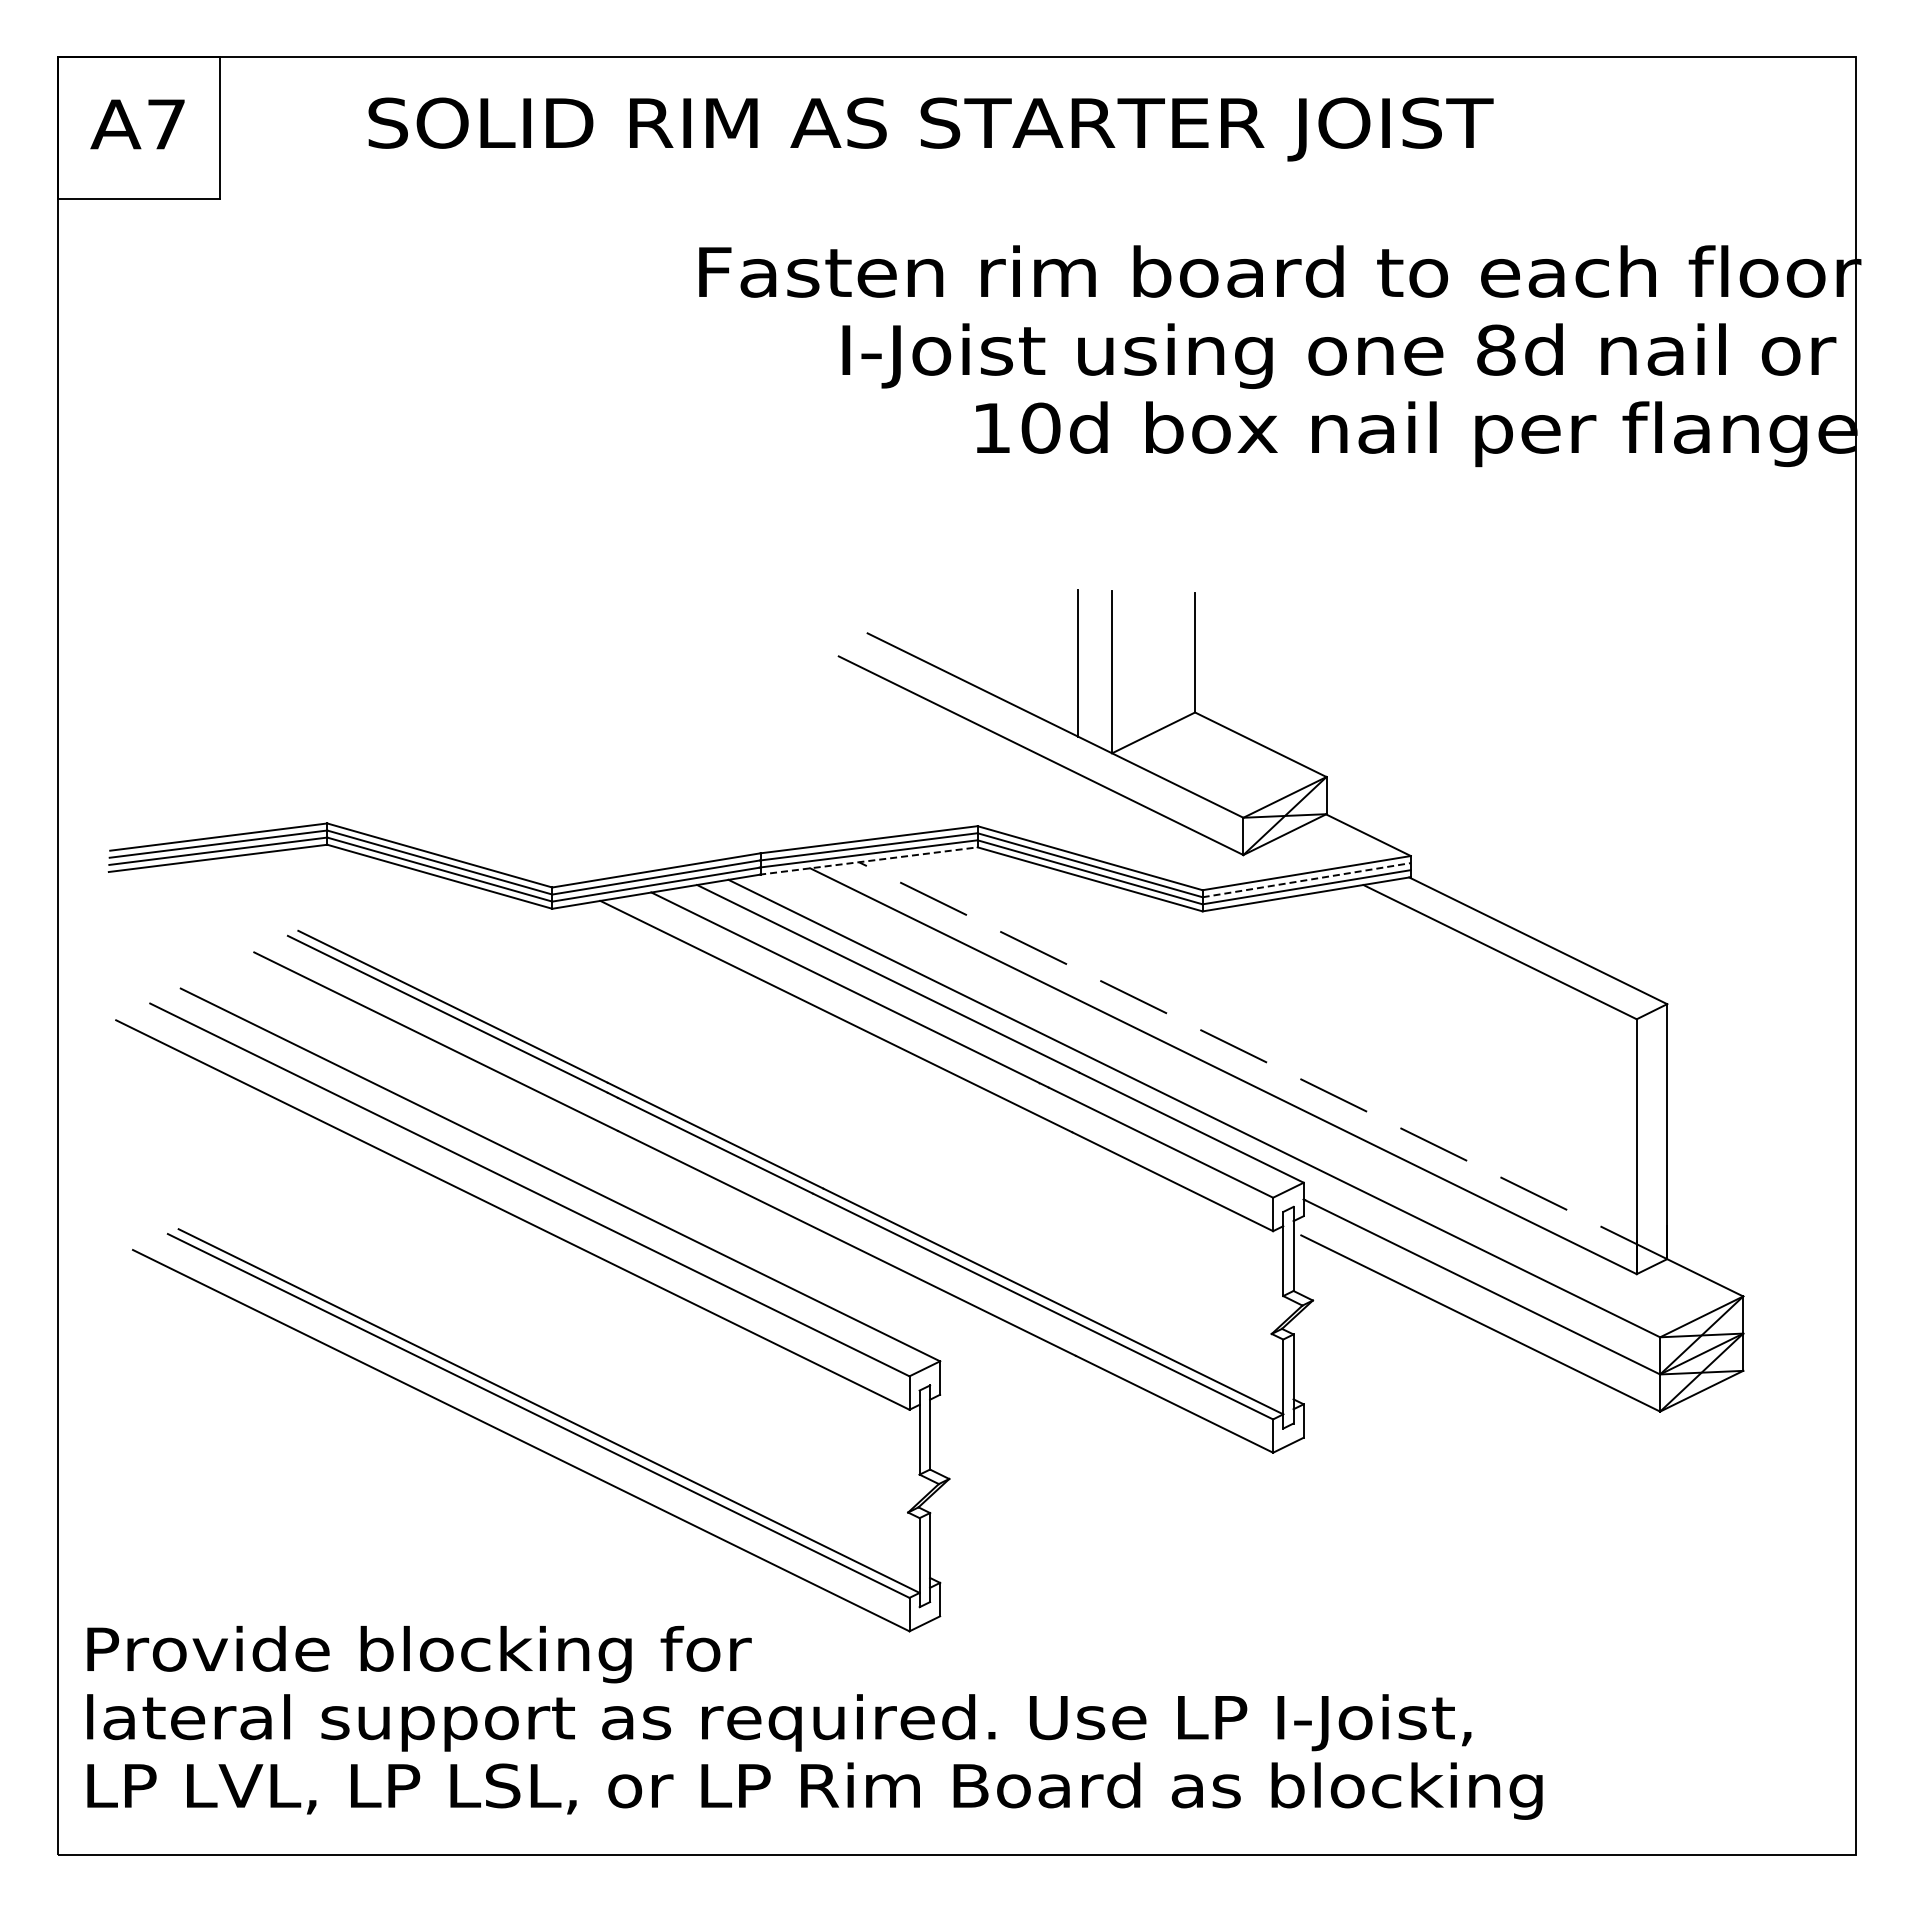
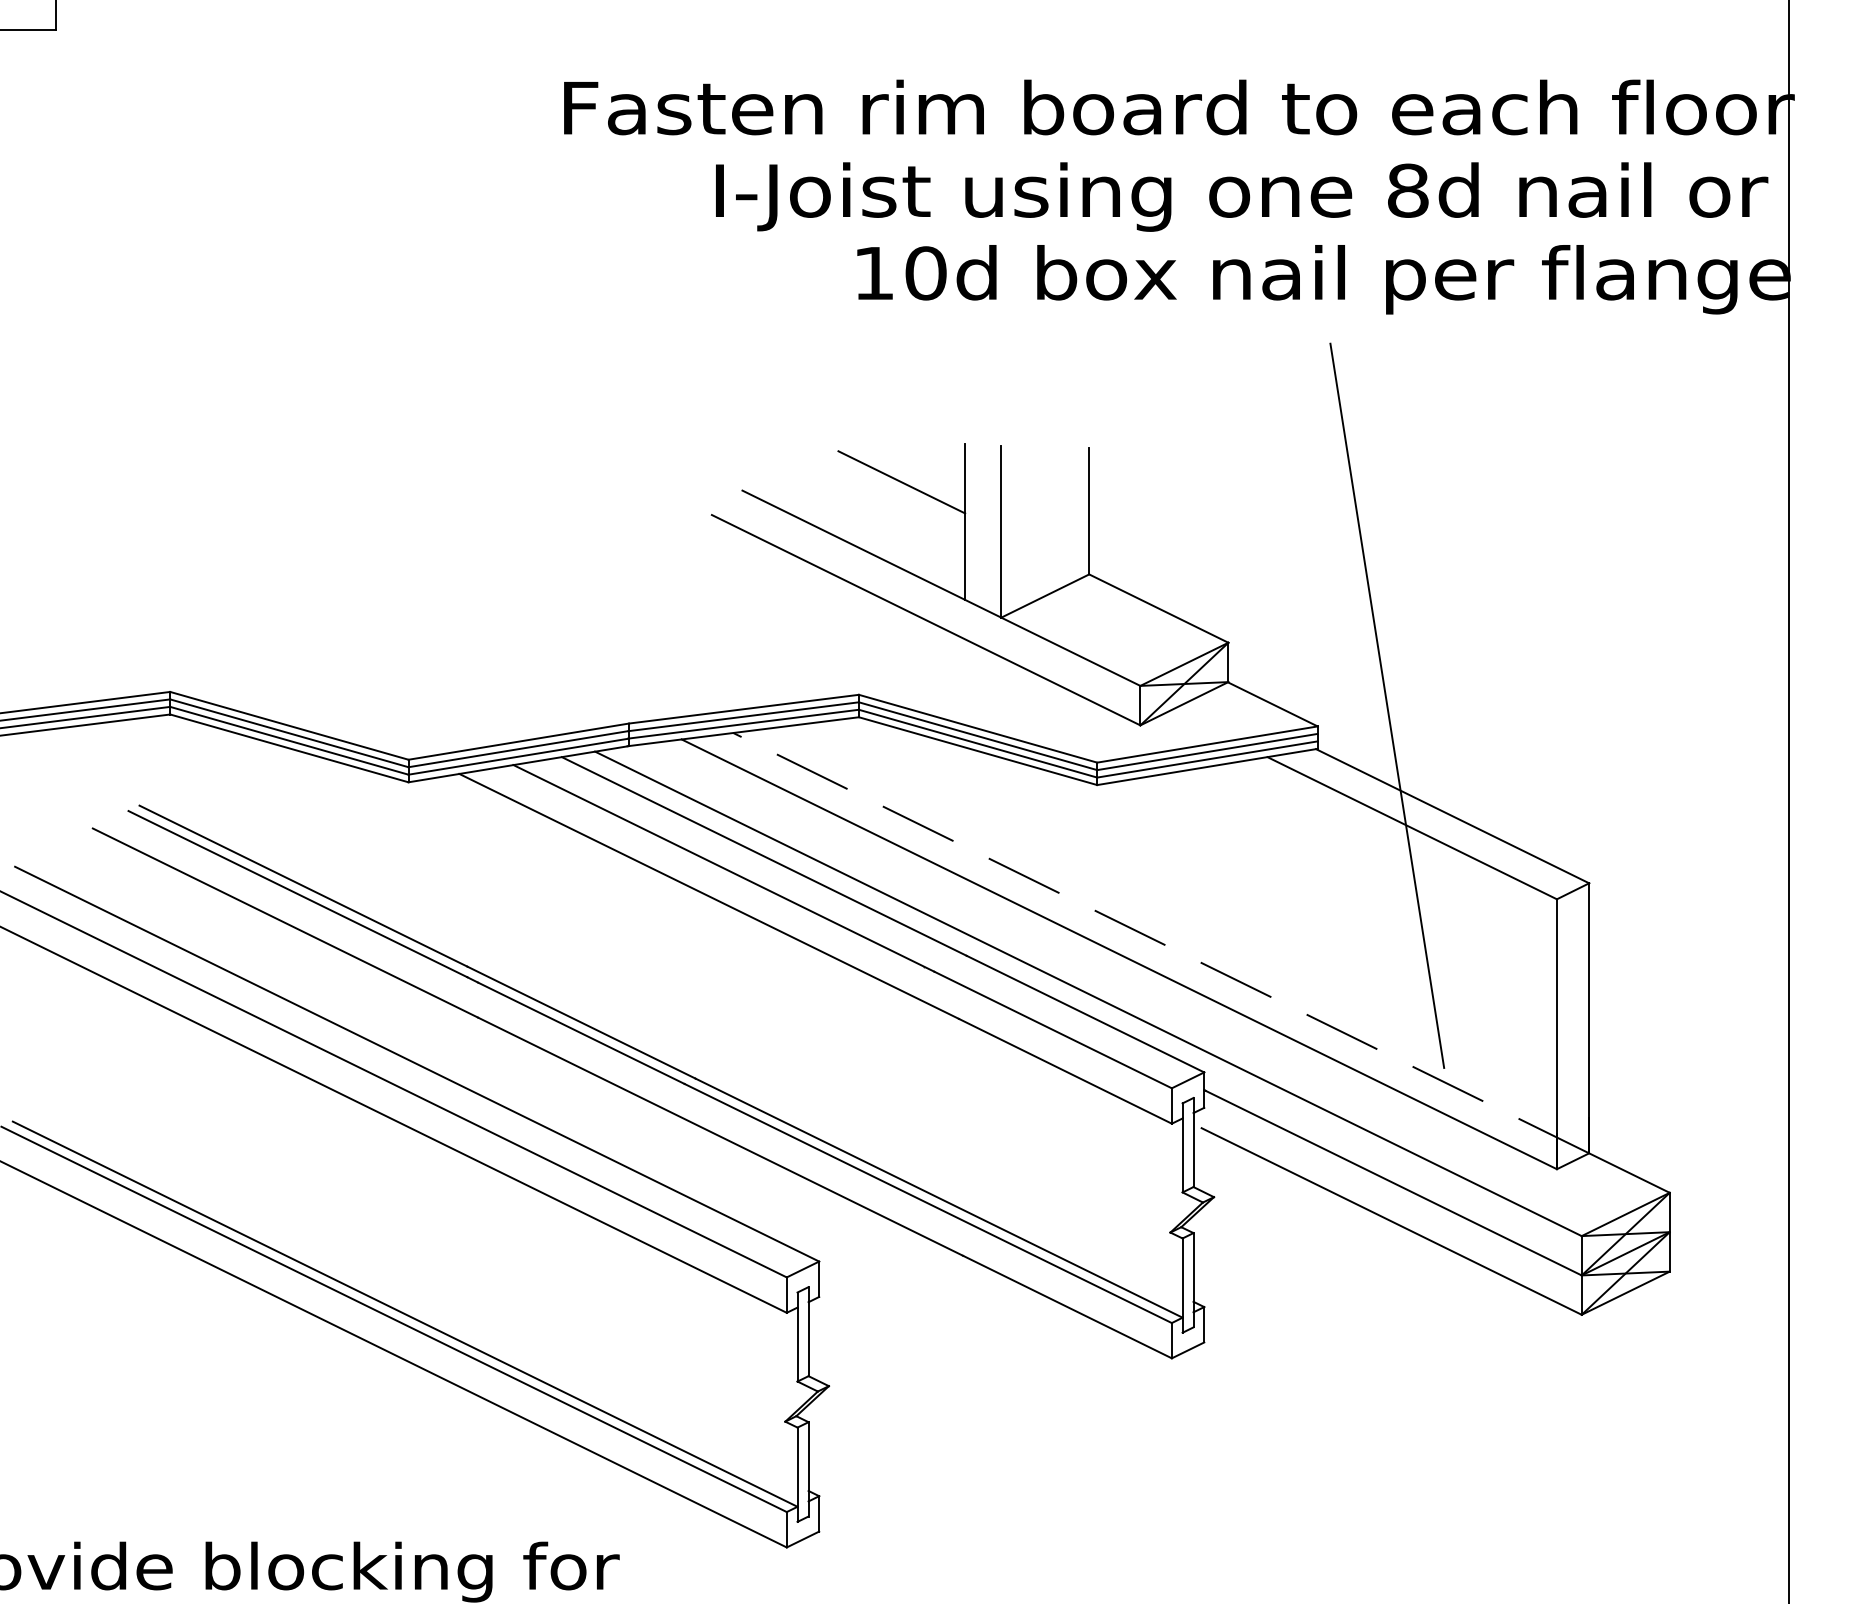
line: (1017, 625) -> (901, 482), added
line: (1476, 836) -> (1387, 705), added
line: (868, 860) -> (743, 731), dashed -> solid
line: (1307, 880) -> (1208, 752), dashed -> solid

